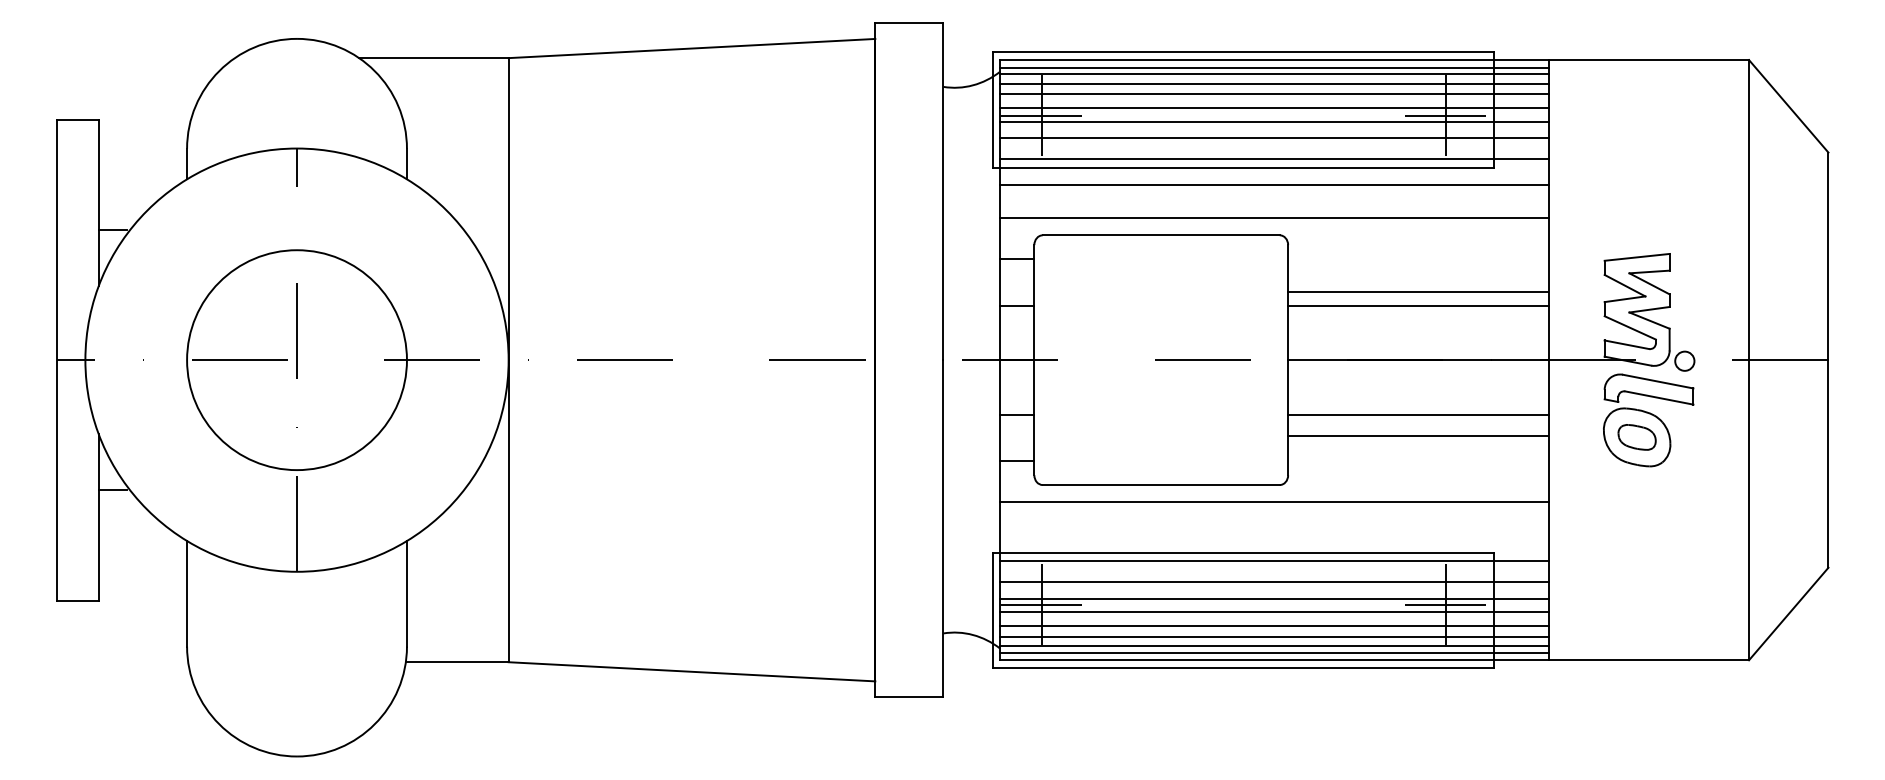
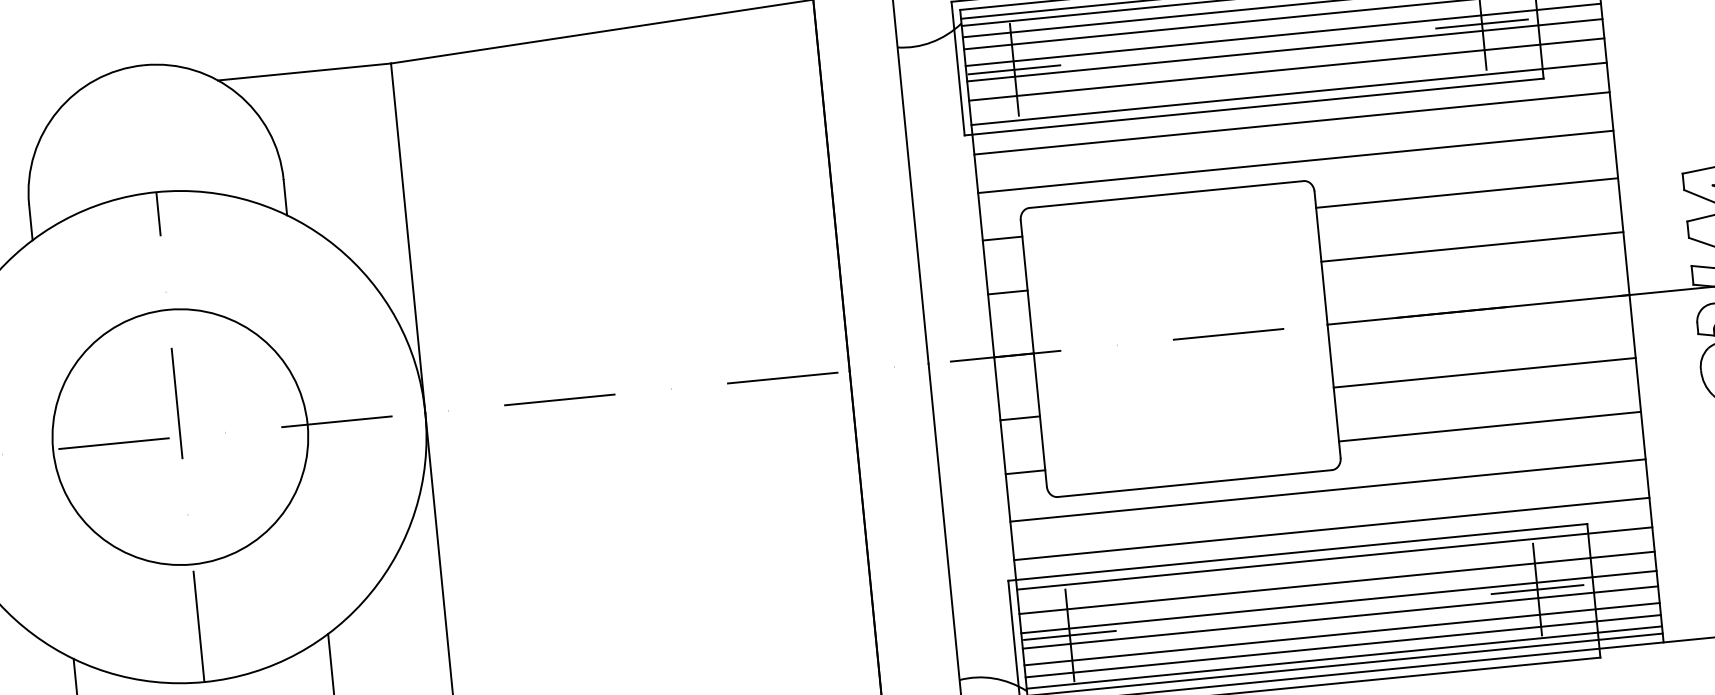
line: (1418, 292) -> (1467, 193), moved
line: (1418, 436) -> (1489, 427), moved
line: (1274, 535) -> (1331, 529), added

